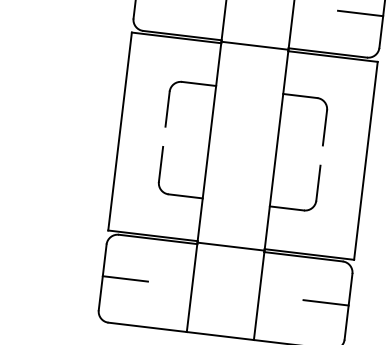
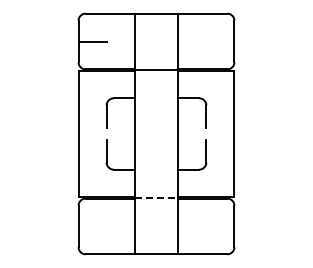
line: (359, 13) -> (219, 42), removed
line: (231, 246) -> (156, 197), solid -> dashed
line: (124, 278) -> (92, 225), removed
line: (325, 302) -> (219, 225), removed

